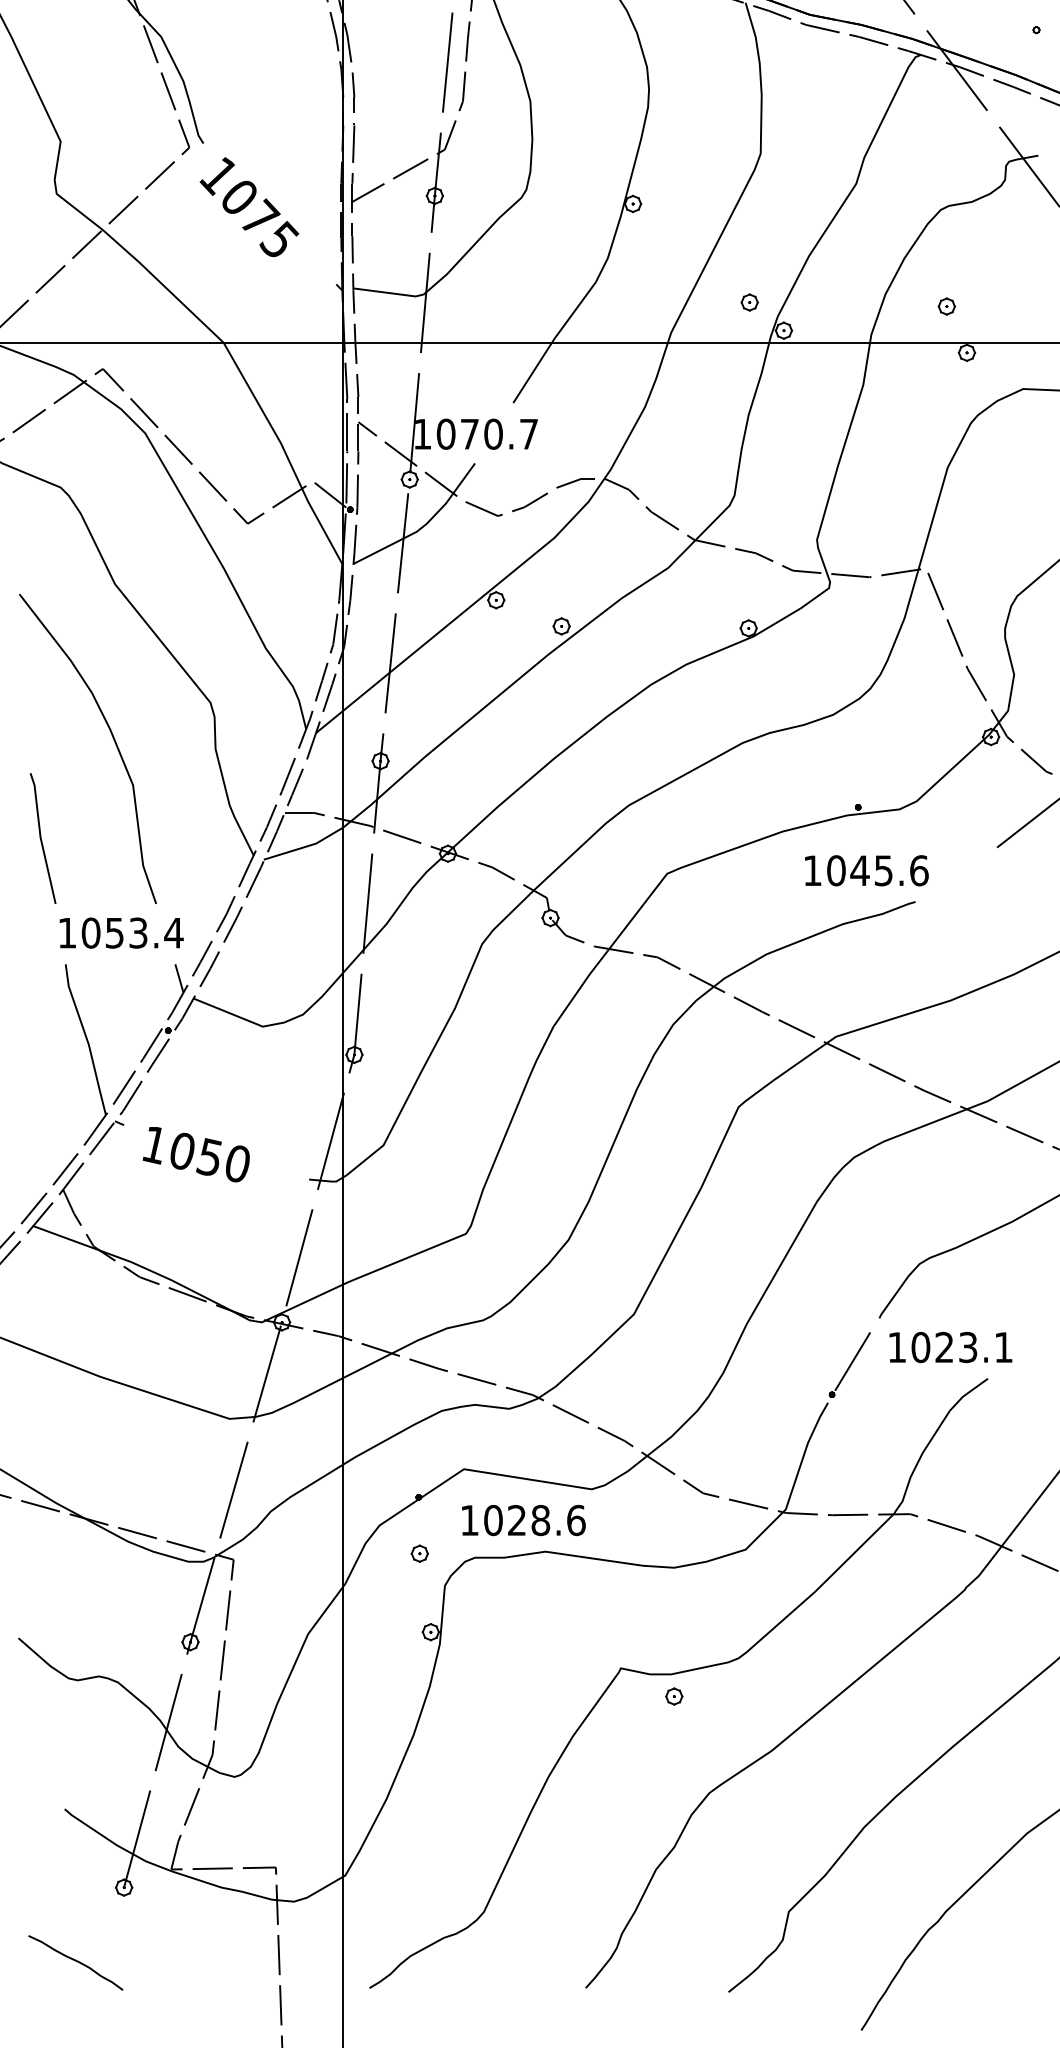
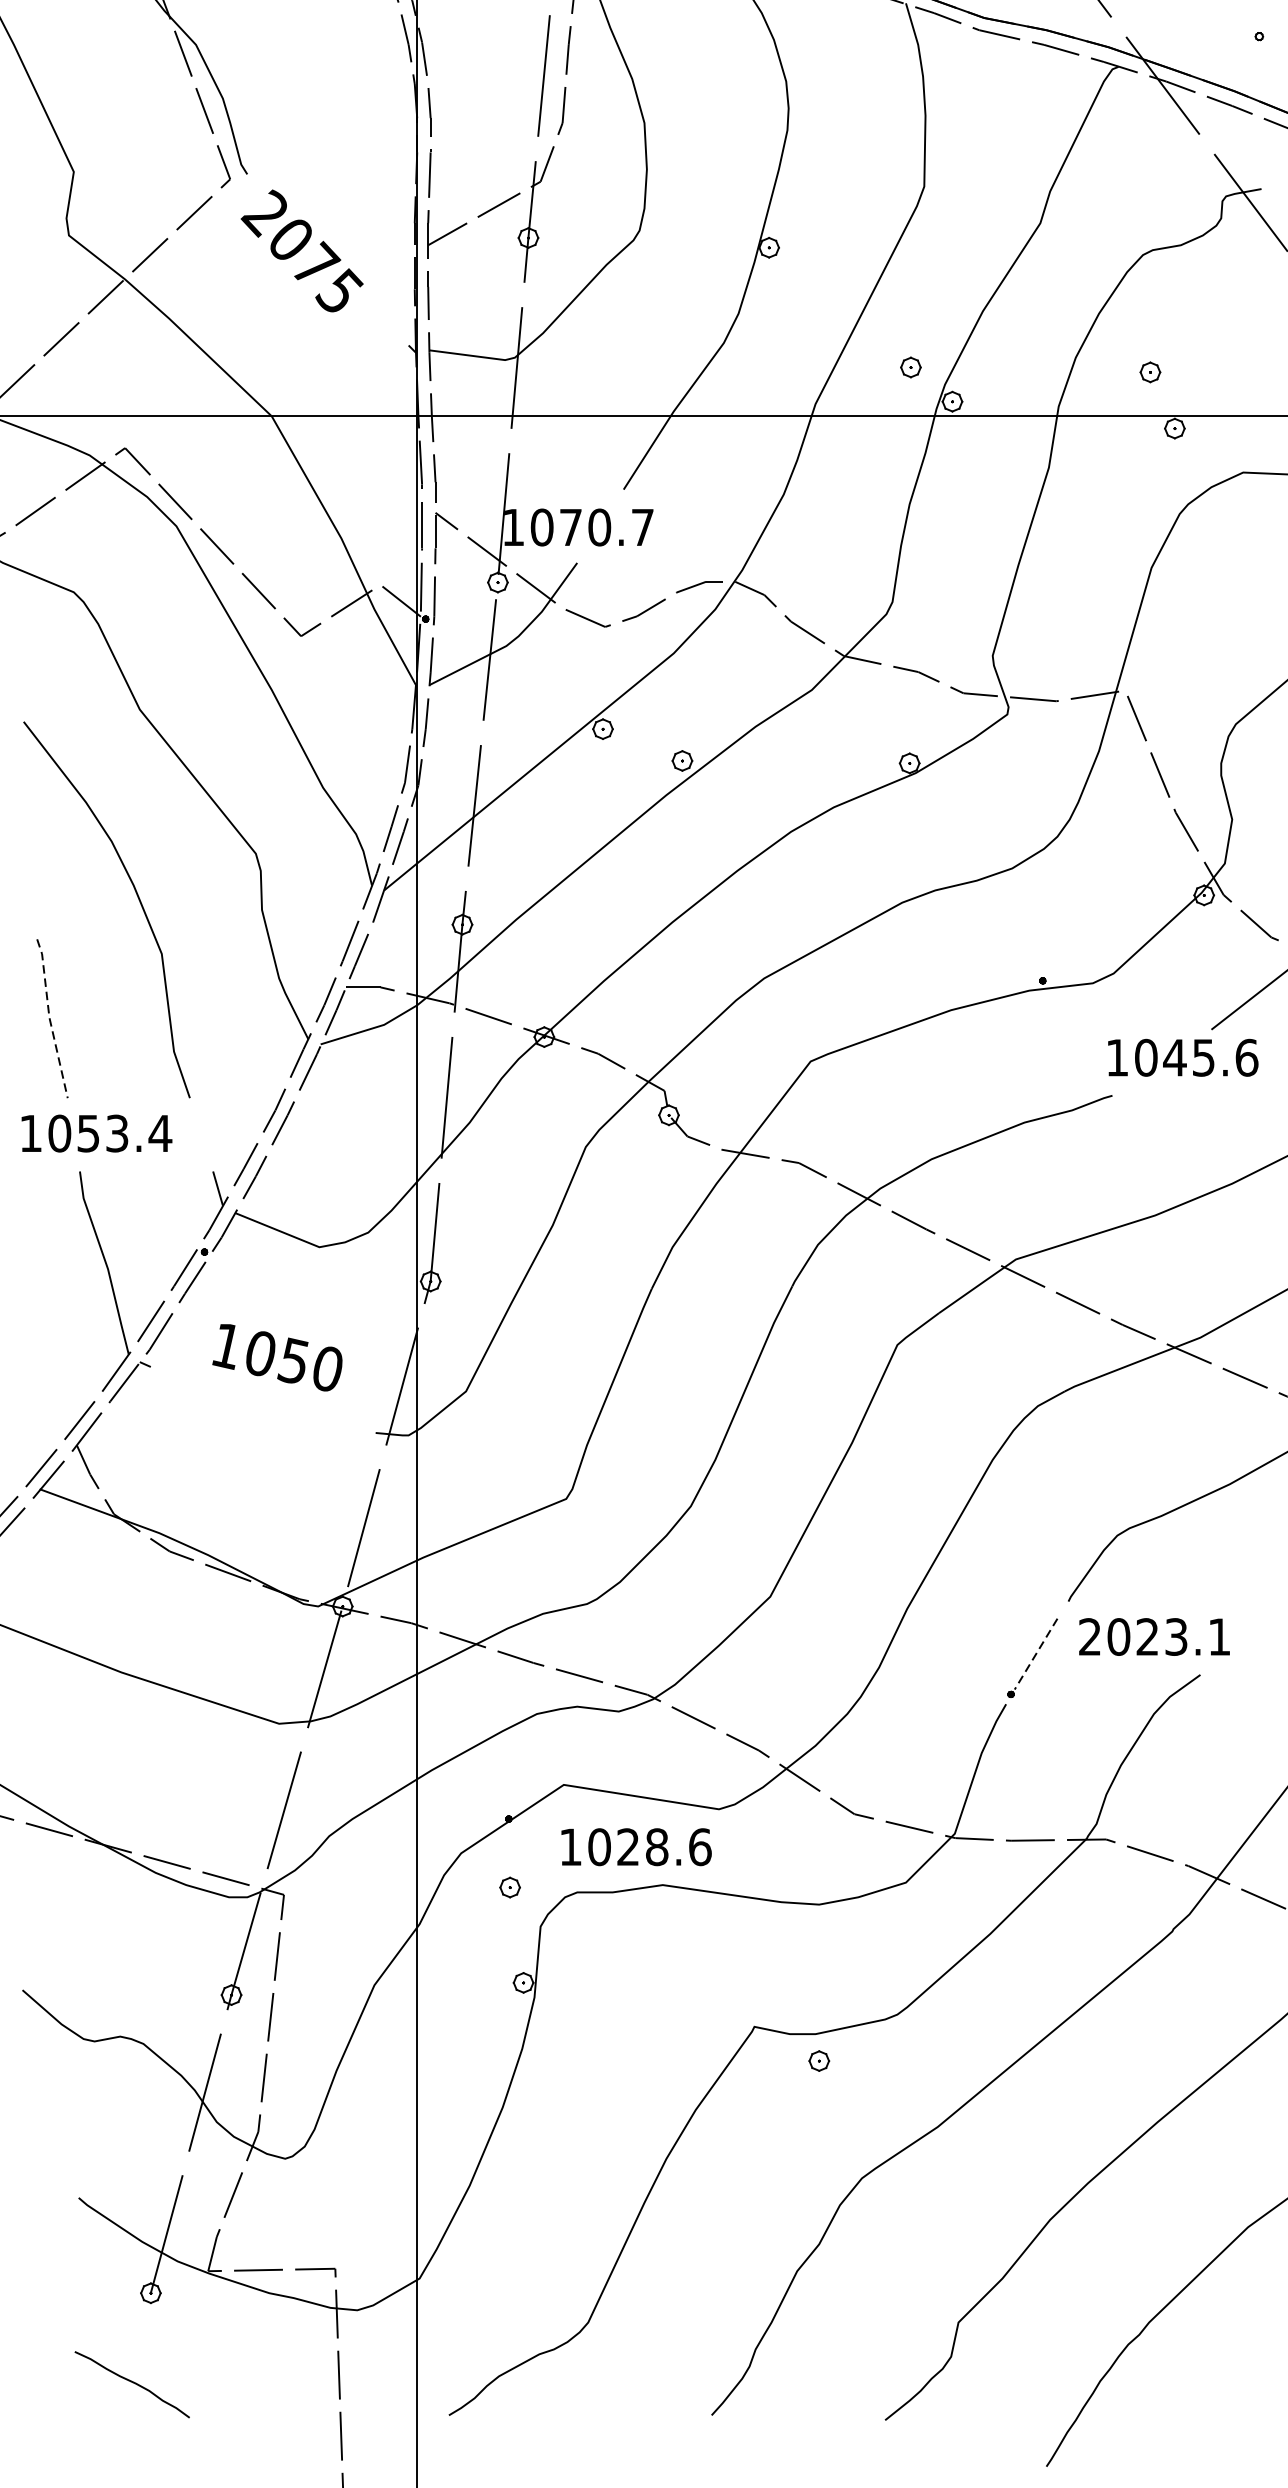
text: (217, 175) -> (264, 213), 1075 -> 2075
line: (40, 838) -> (49, 1018), solid -> dashed
text: (866, 870) -> (1182, 1057), moved
text: (121, 932) -> (96, 1132), moved
text: (195, 1154) -> (276, 1357), moved
text: (896, 1347) -> (1089, 1637), 1023.1 -> 2023.1
line: (852, 1362) -> (1035, 1655), solid -> dashed
curve: (75, 1961) -> (131, 2382), moved

